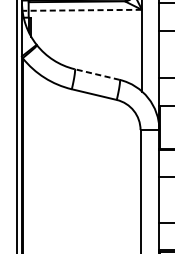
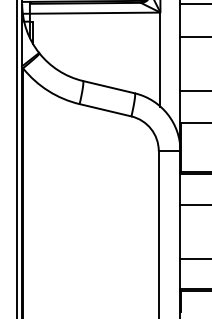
line: (82, 10) -> (91, 13), dashed -> solid
line: (96, 74) -> (108, 87), dashed -> solid

